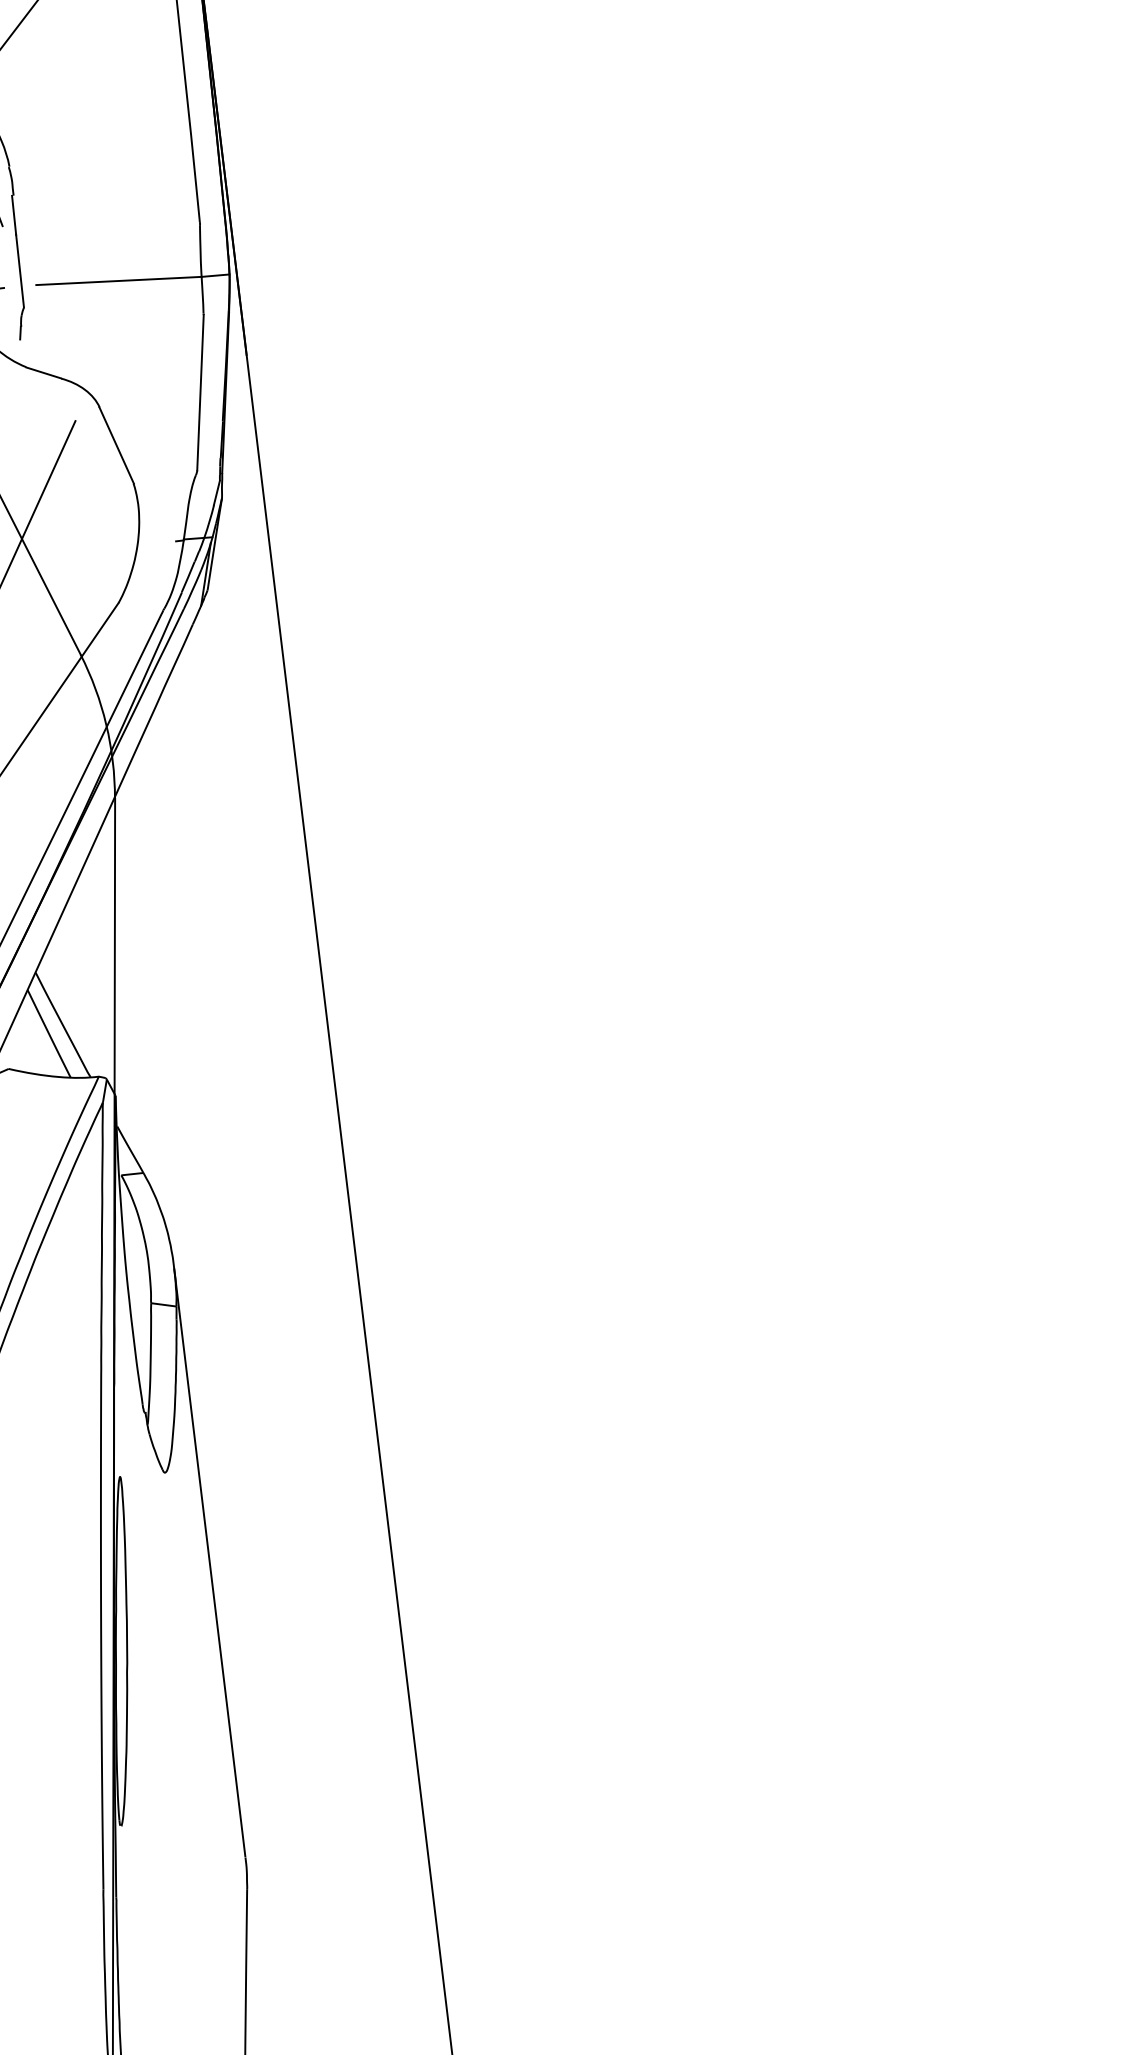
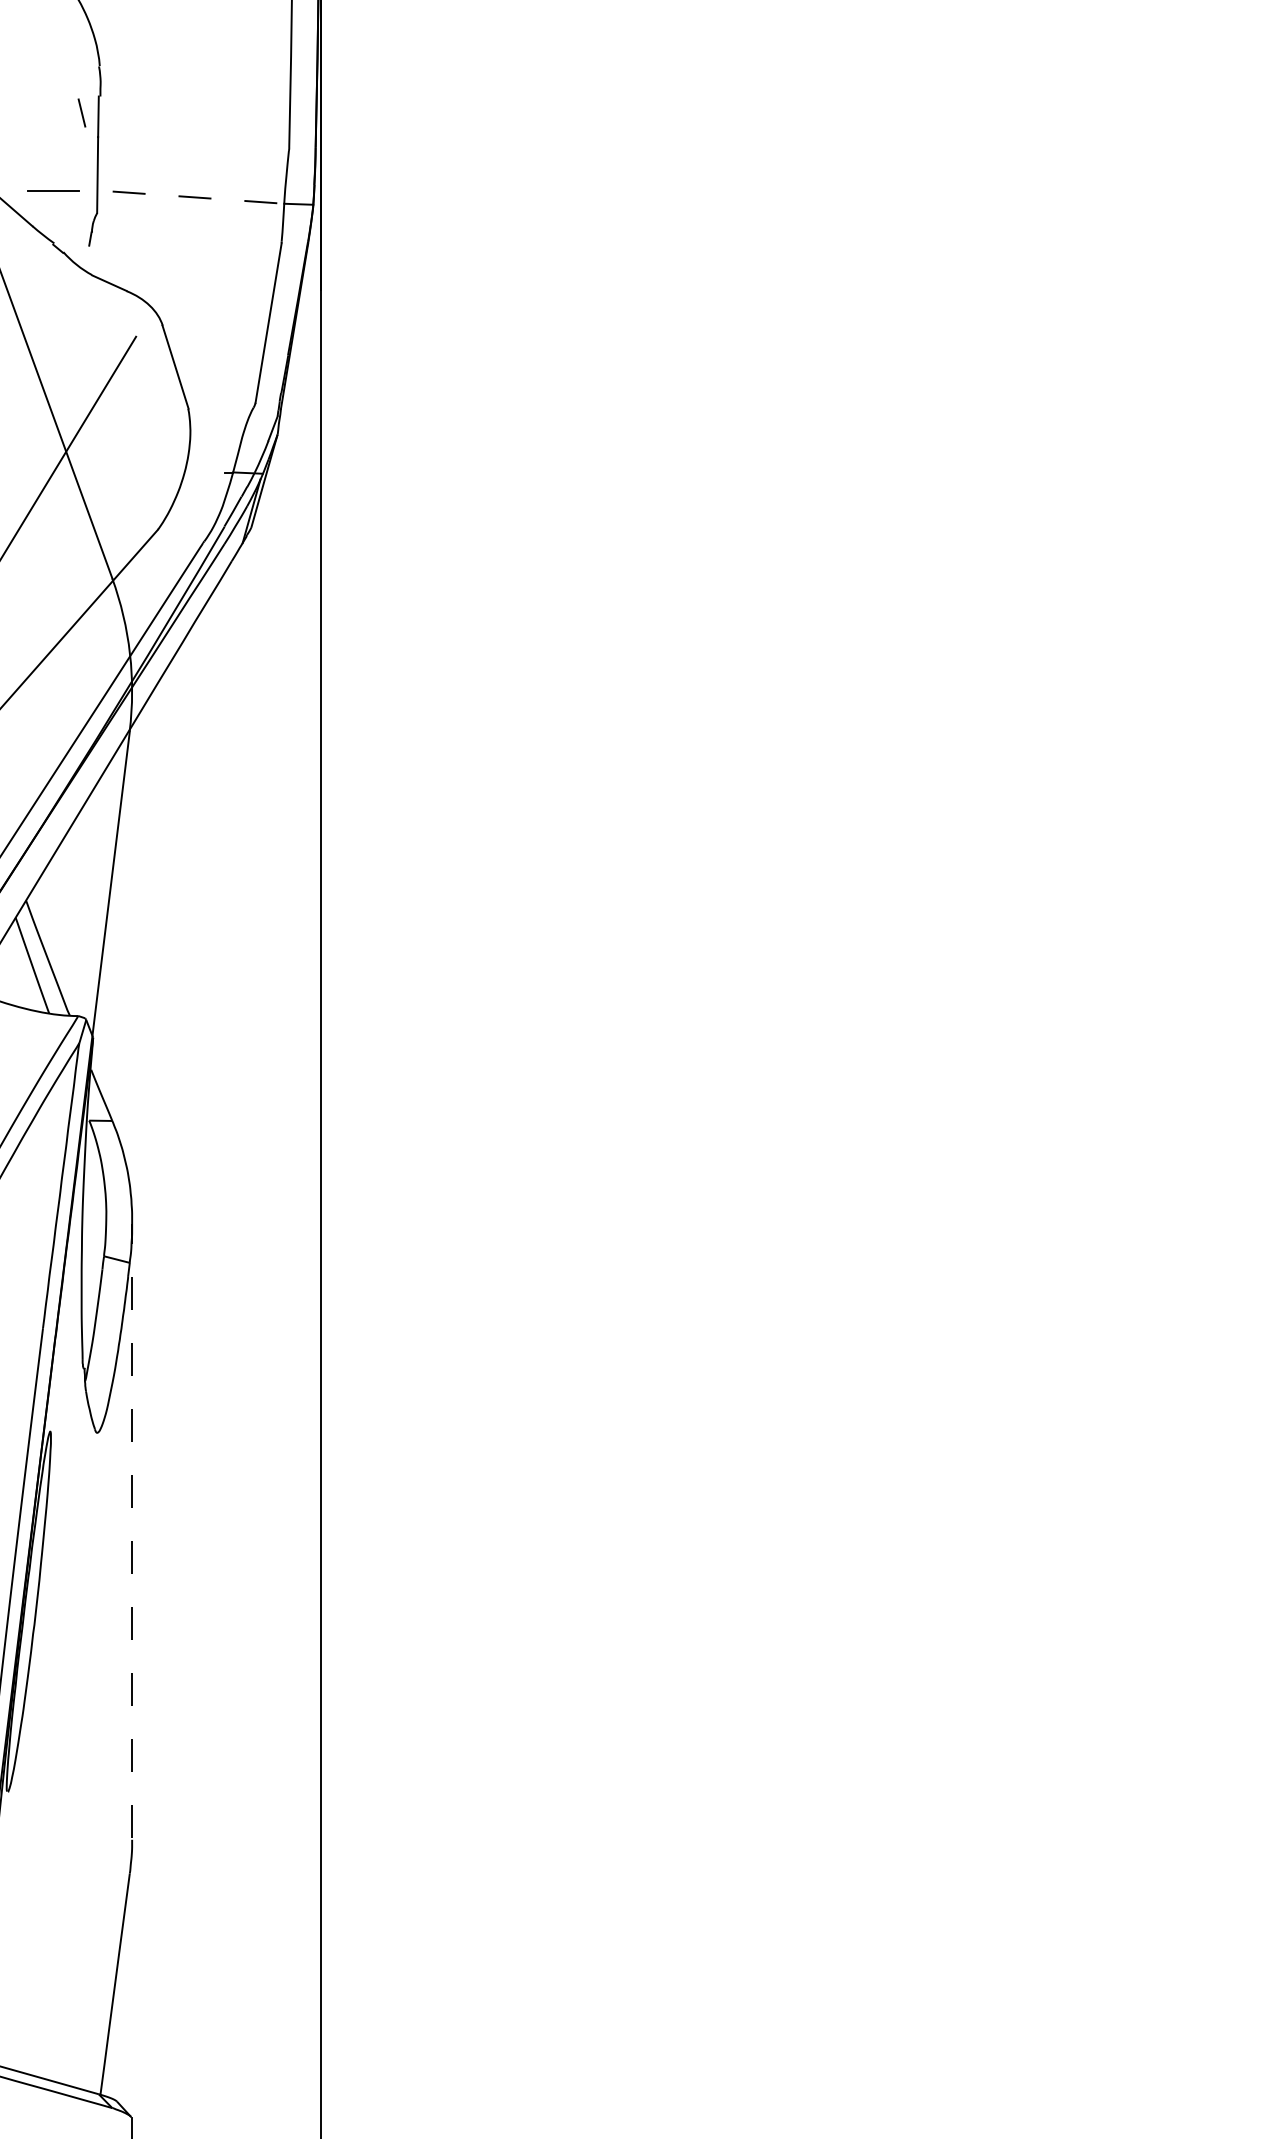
line: (118, 280) -> (198, 197), solid -> dashed
line: (210, 1561) -> (132, 1530), solid -> dashed

